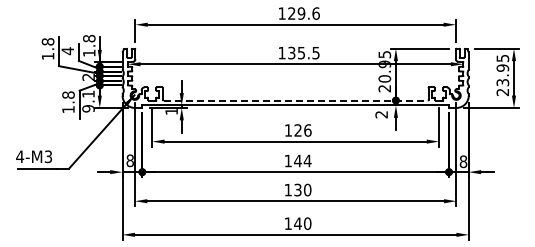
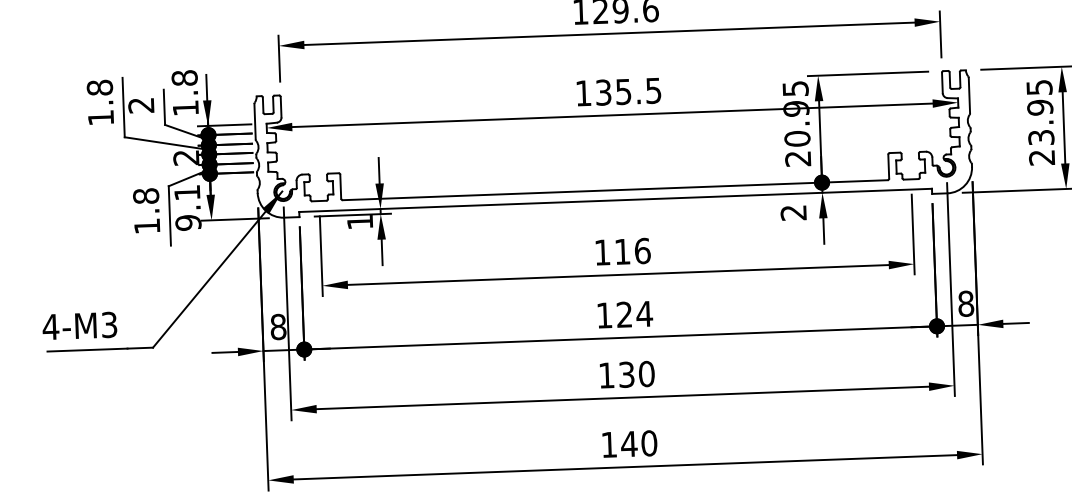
text: (67, 51) -> (140, 106), 4 -> 2
line: (296, 100) -> (616, 190), dashed -> solid
text: (297, 130) -> (621, 251), 126 -> 116
text: (297, 160) -> (623, 313), 144 -> 124

